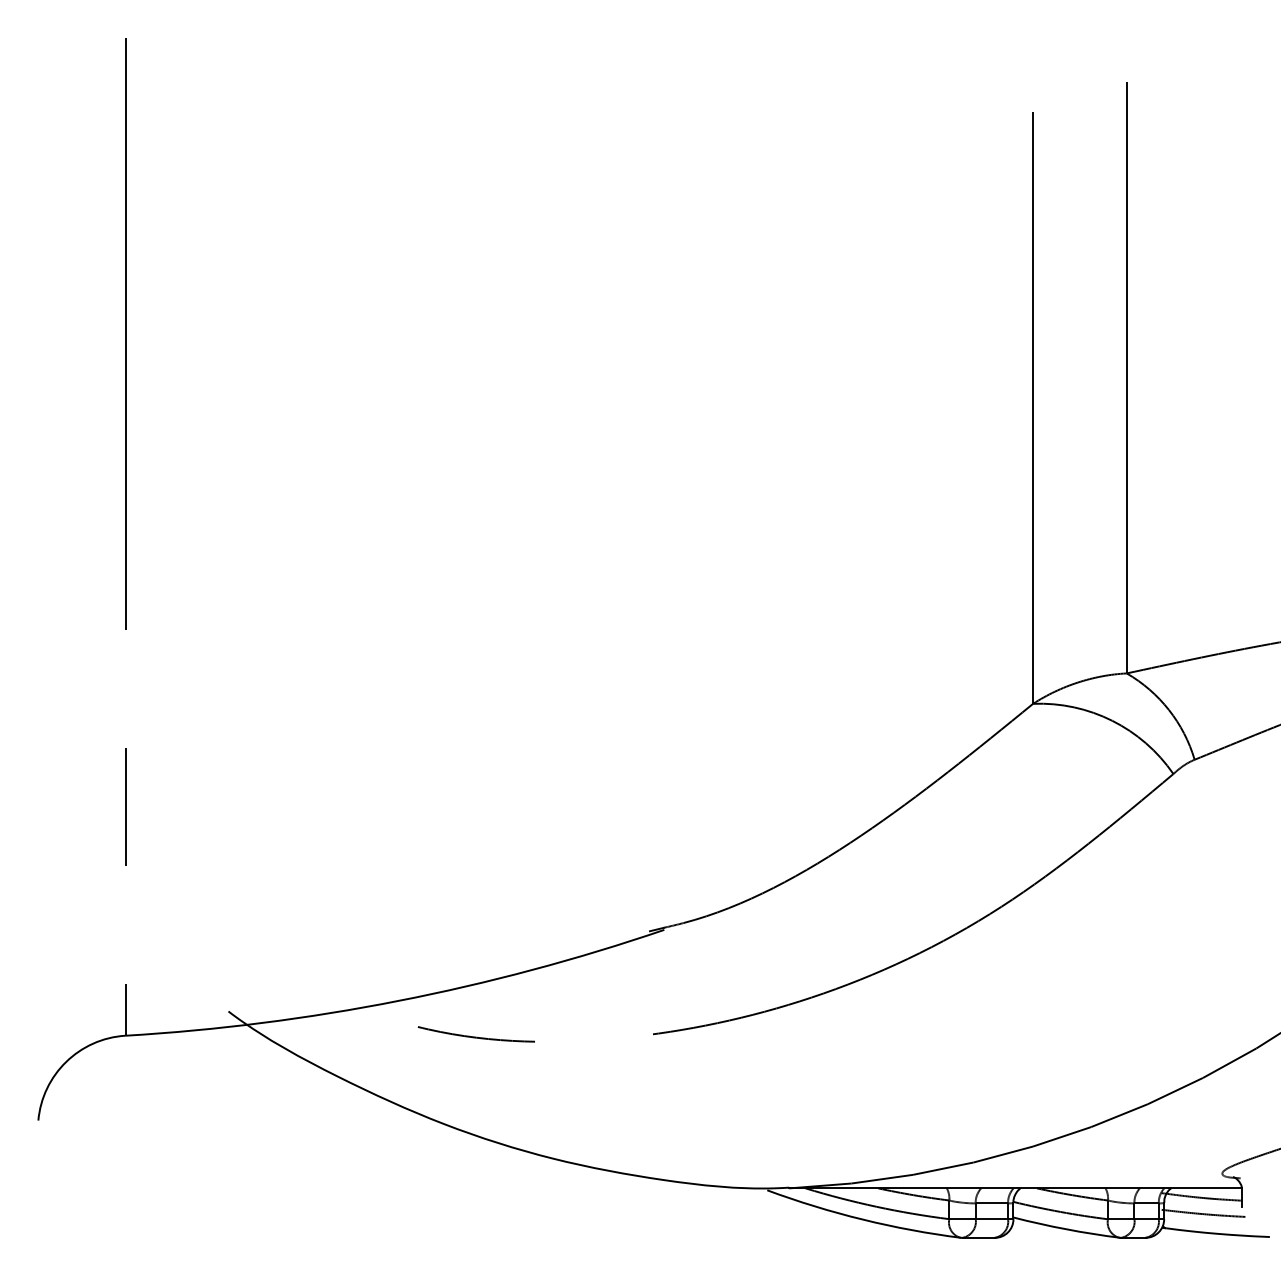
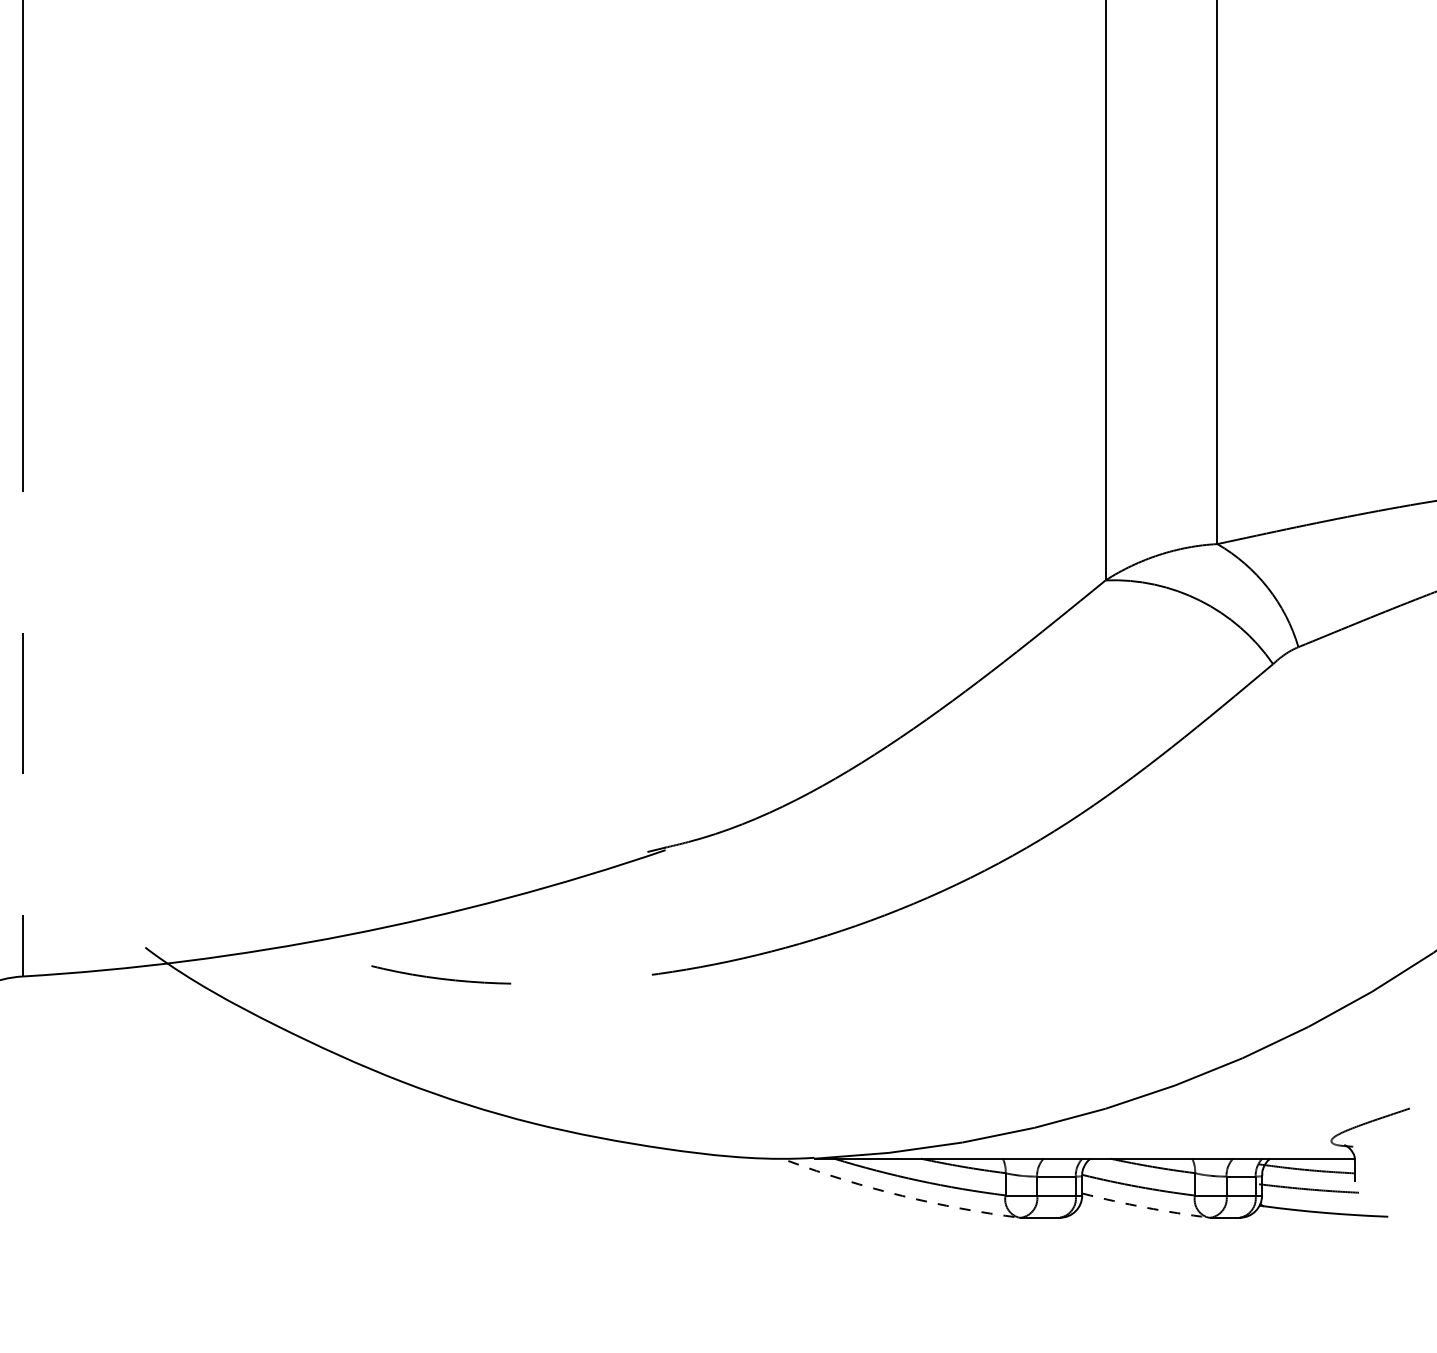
arc: (862, 1219) -> (902, 1195), solid -> dashed
arc: (1066, 1229) -> (1145, 1207), solid -> dashed

